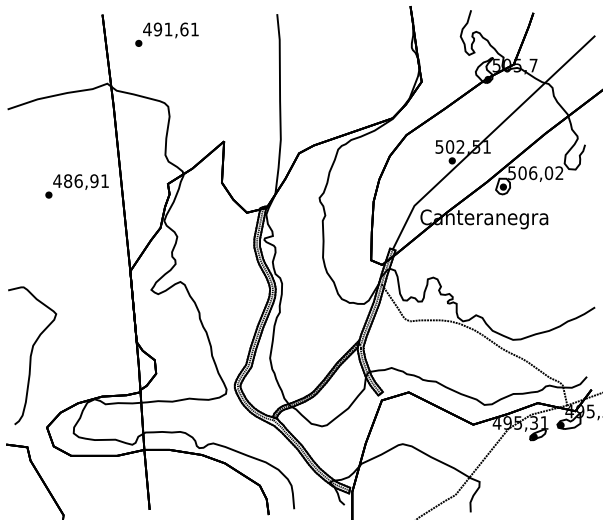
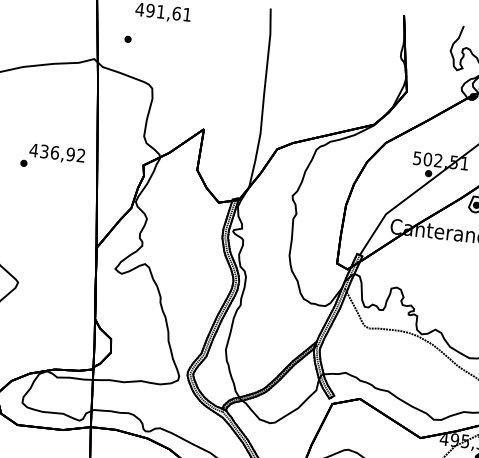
part: (138, 42) -> (127, 38), moved
text: (86, 181) -> (62, 153), 486,91 -> 436,92

